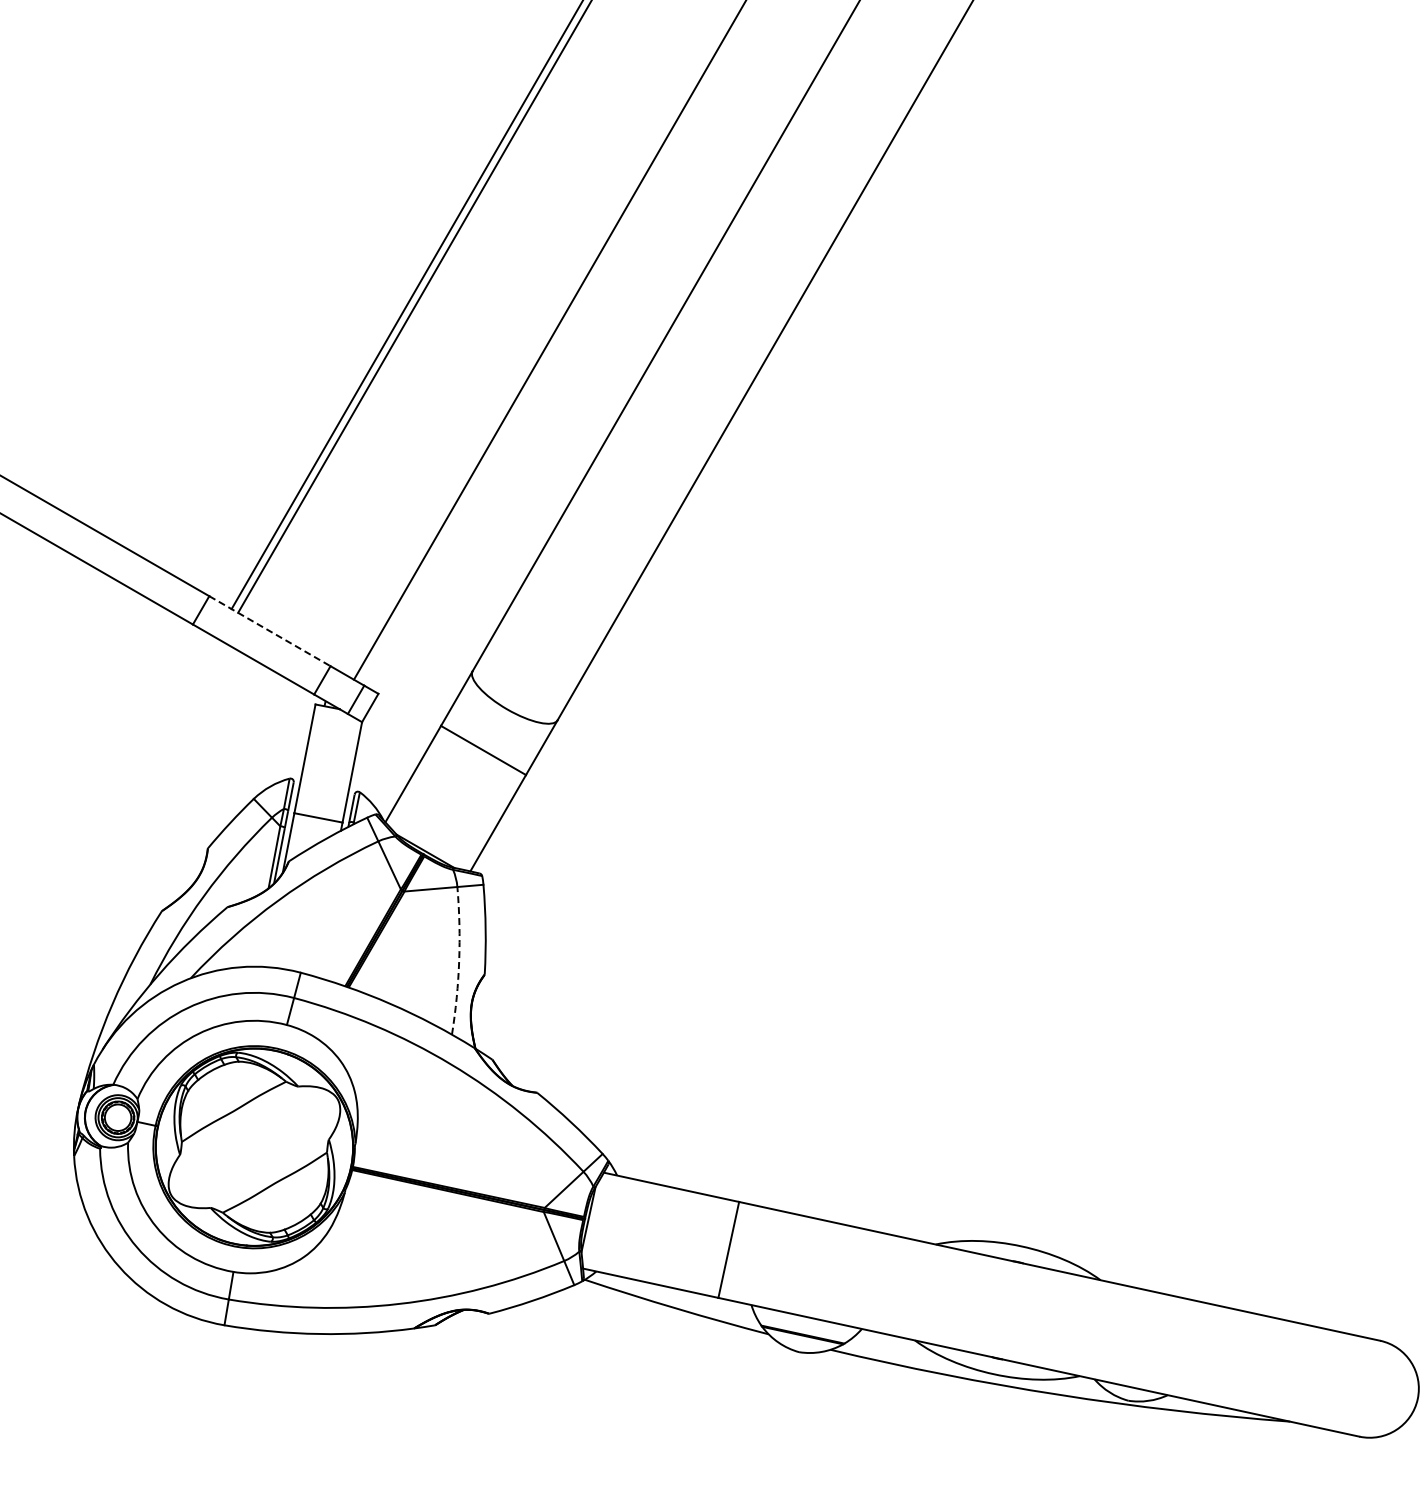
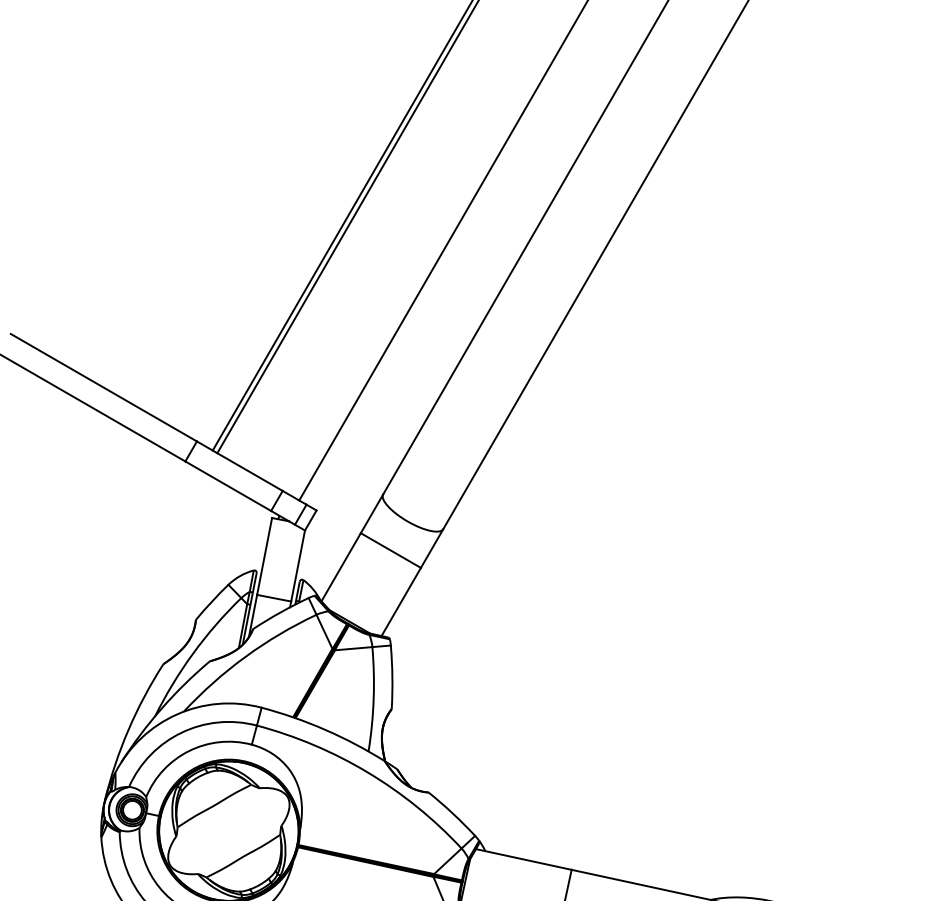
line: (270, 631) -> (240, 466), dashed -> solid
arc: (459, 961) -> (373, 699), dashed -> solid

